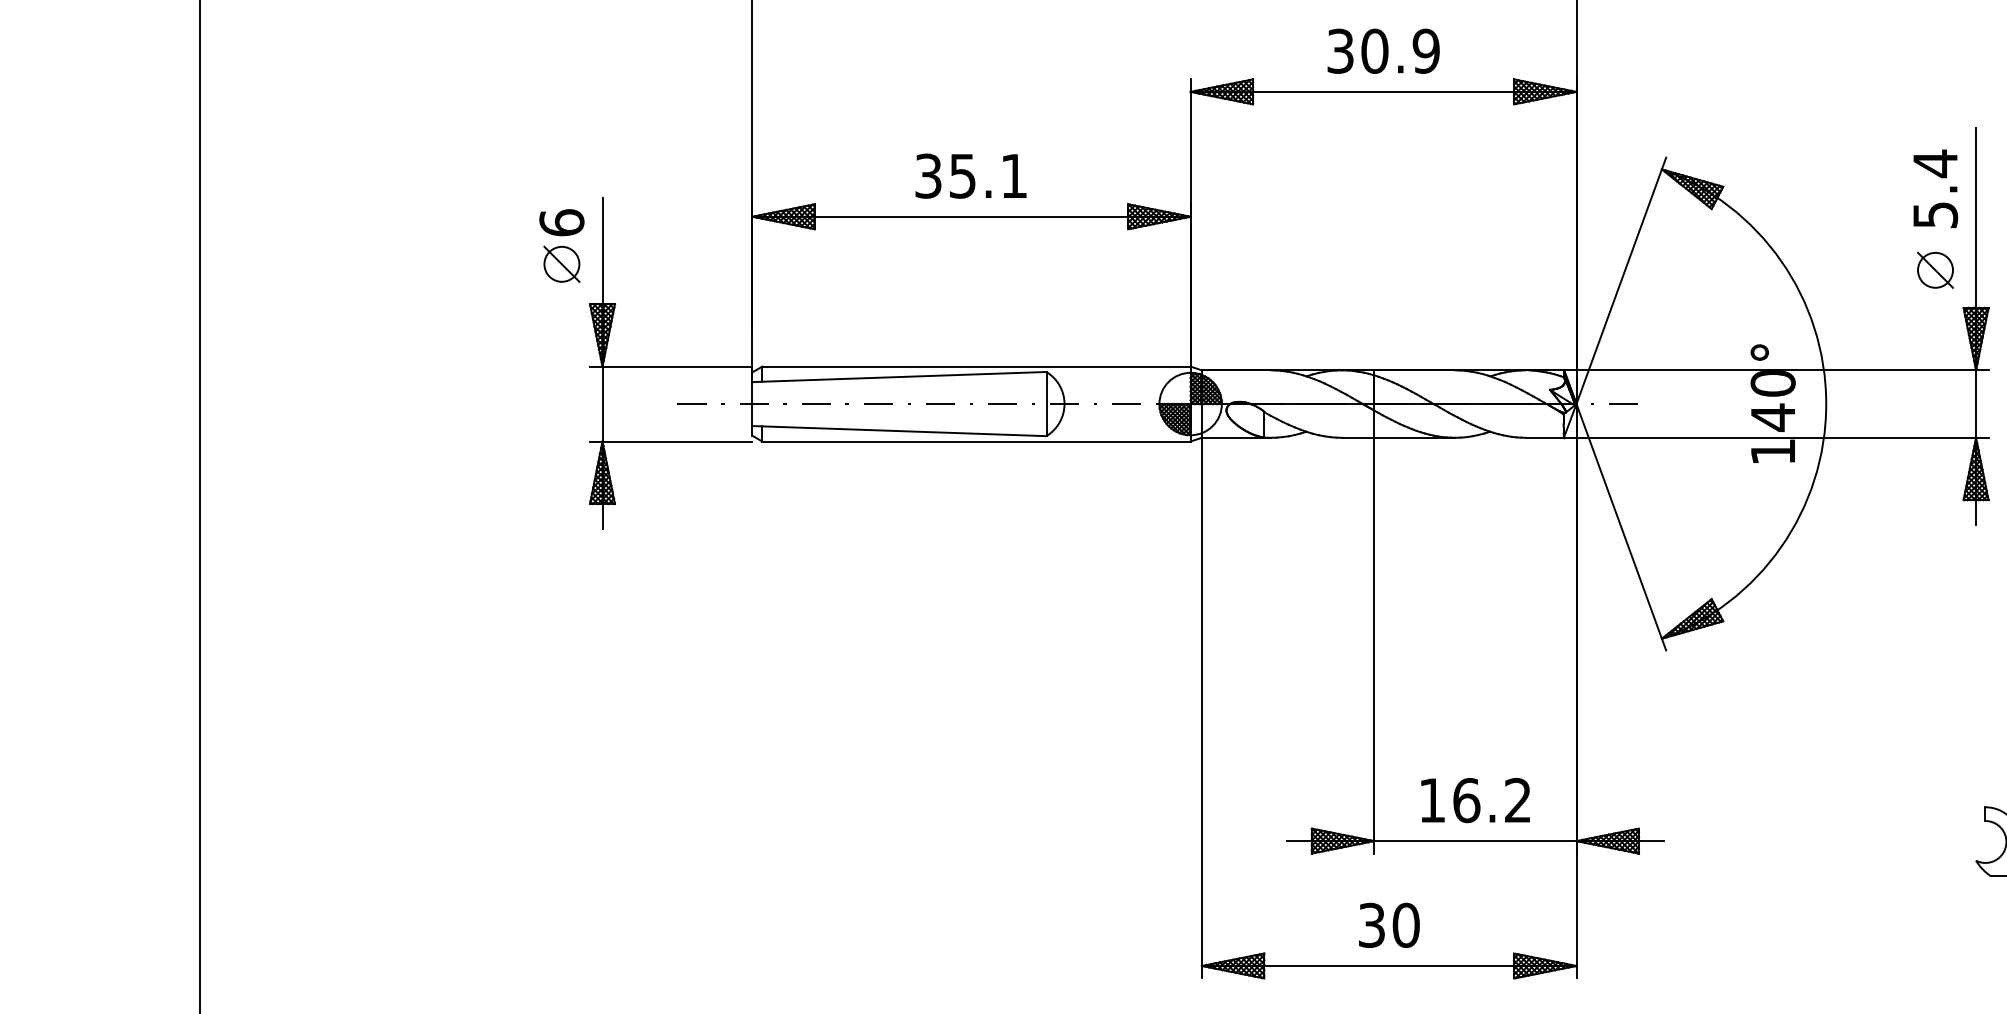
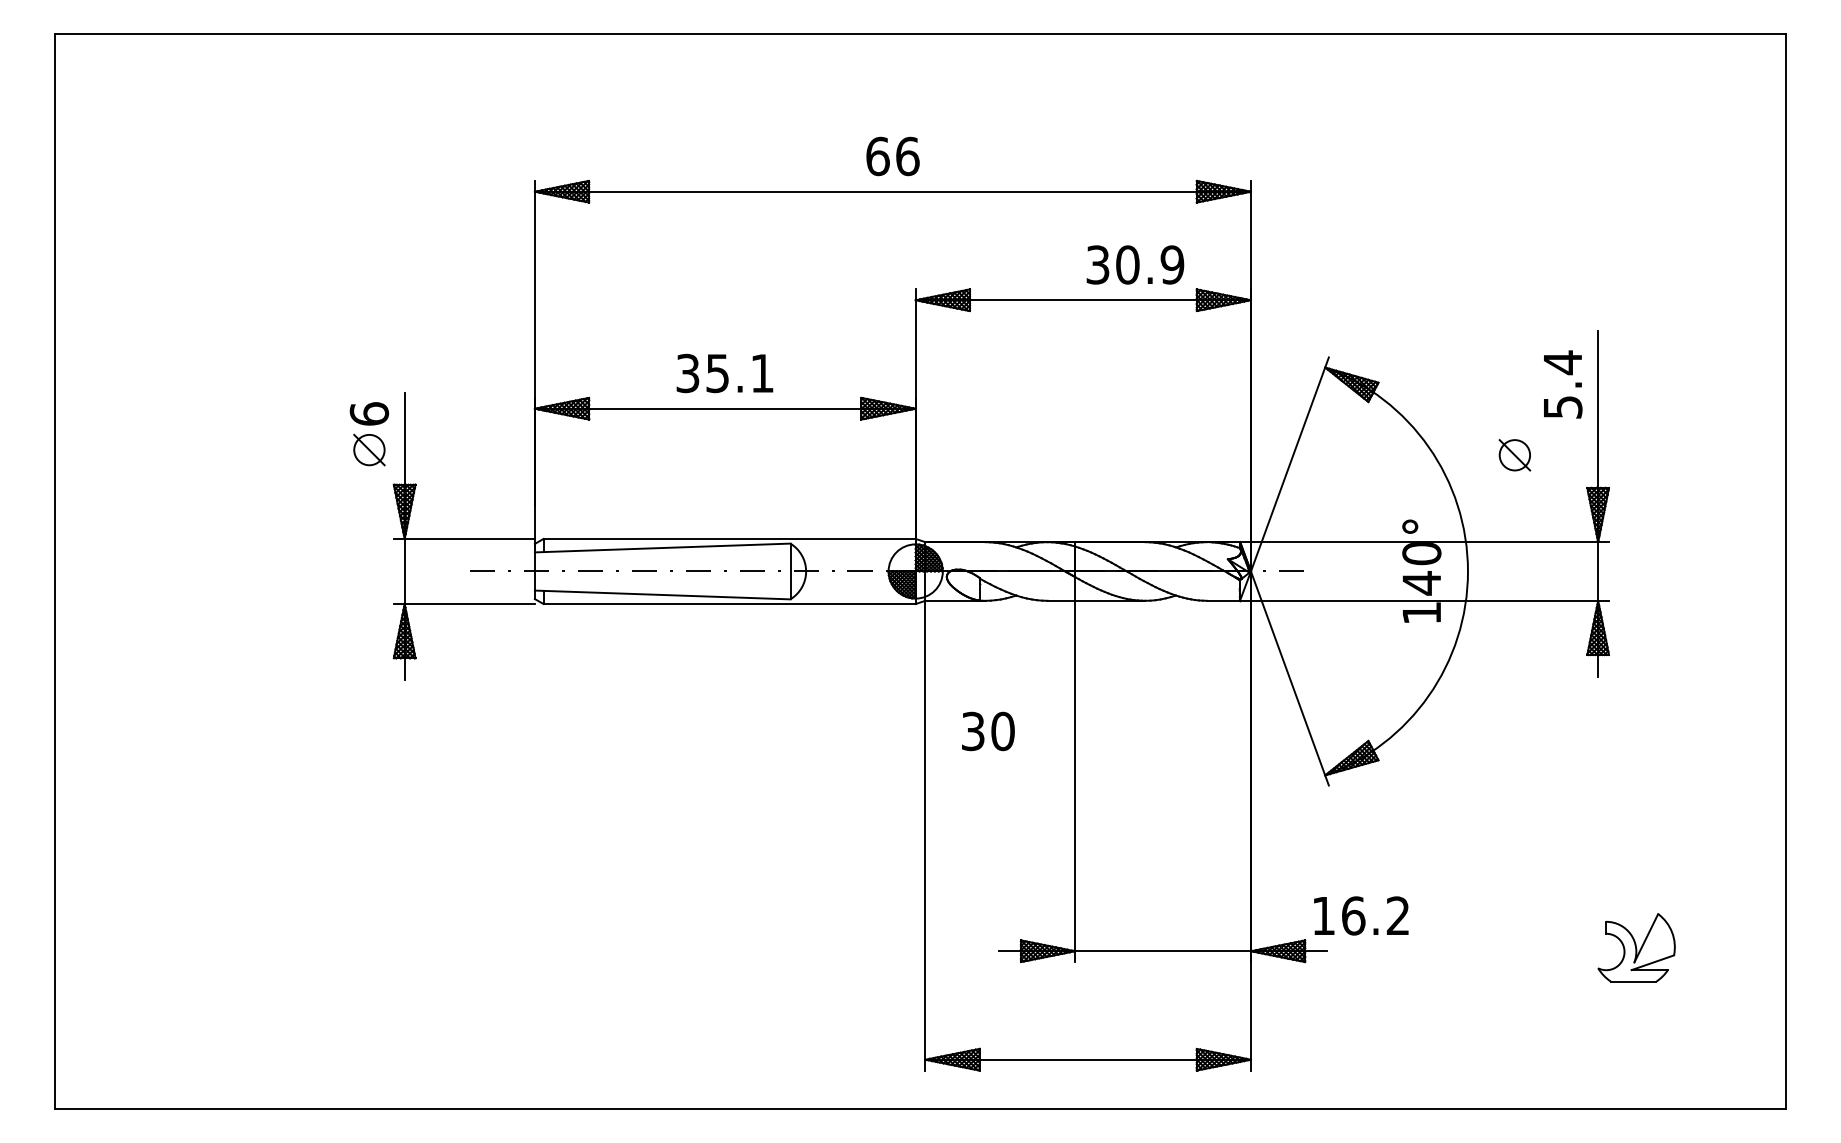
text: (1383, 50) -> (1135, 264), moved
part: (1935, 270) -> (1514, 455), moved
text: (1475, 799) -> (1361, 915), moved
text: (1389, 925) -> (988, 731), moved

